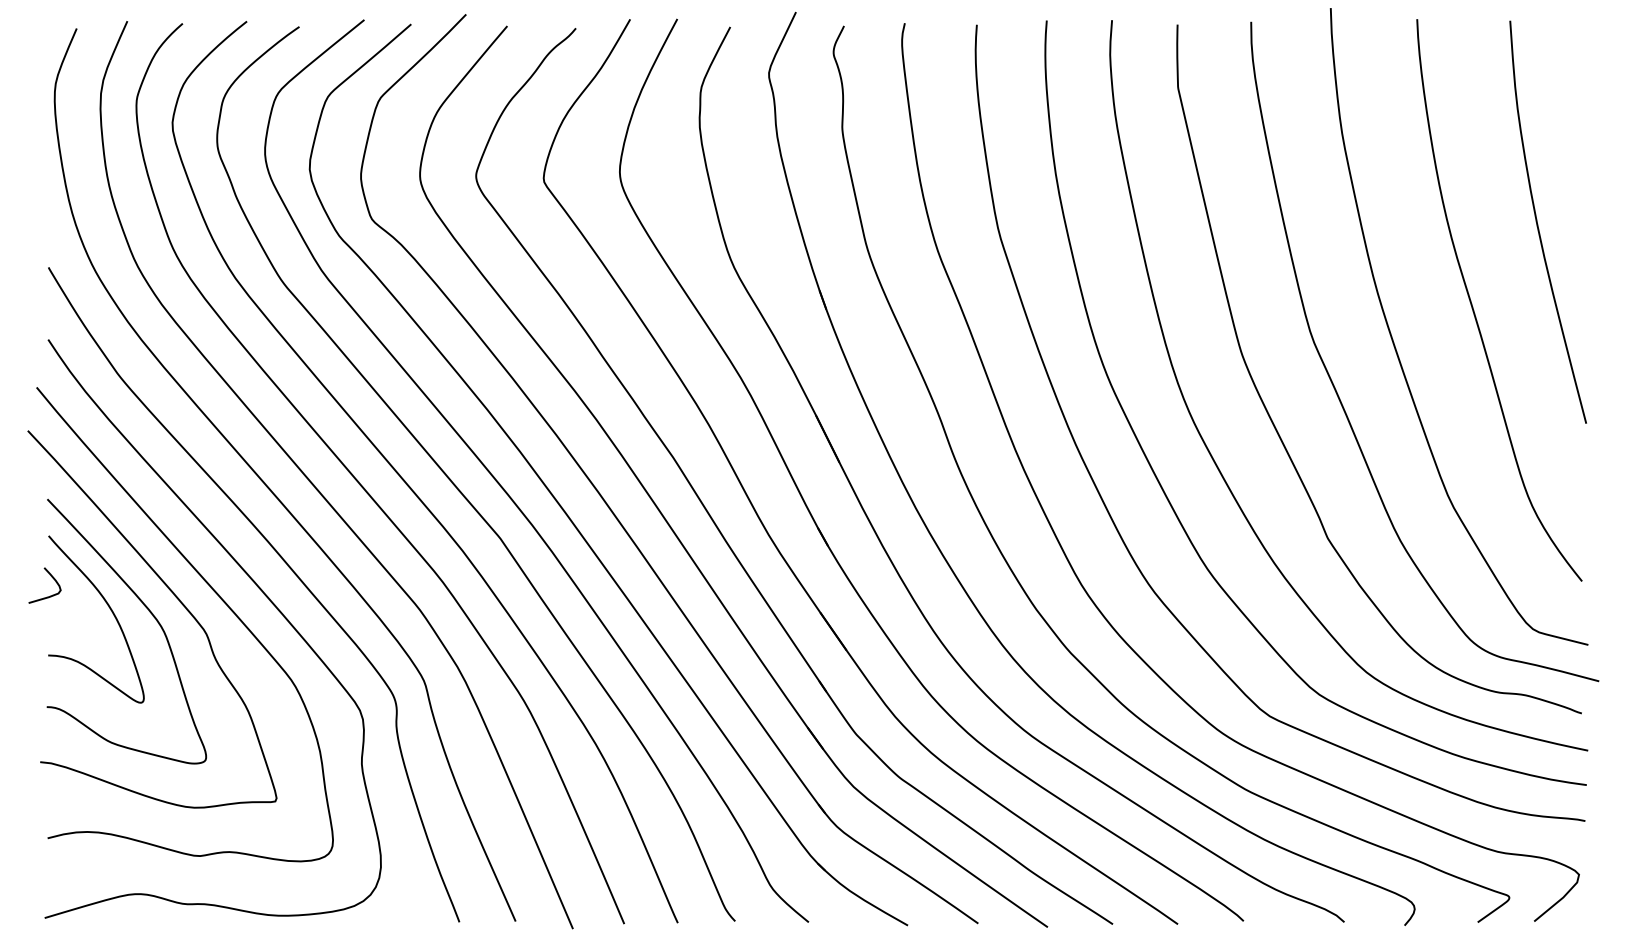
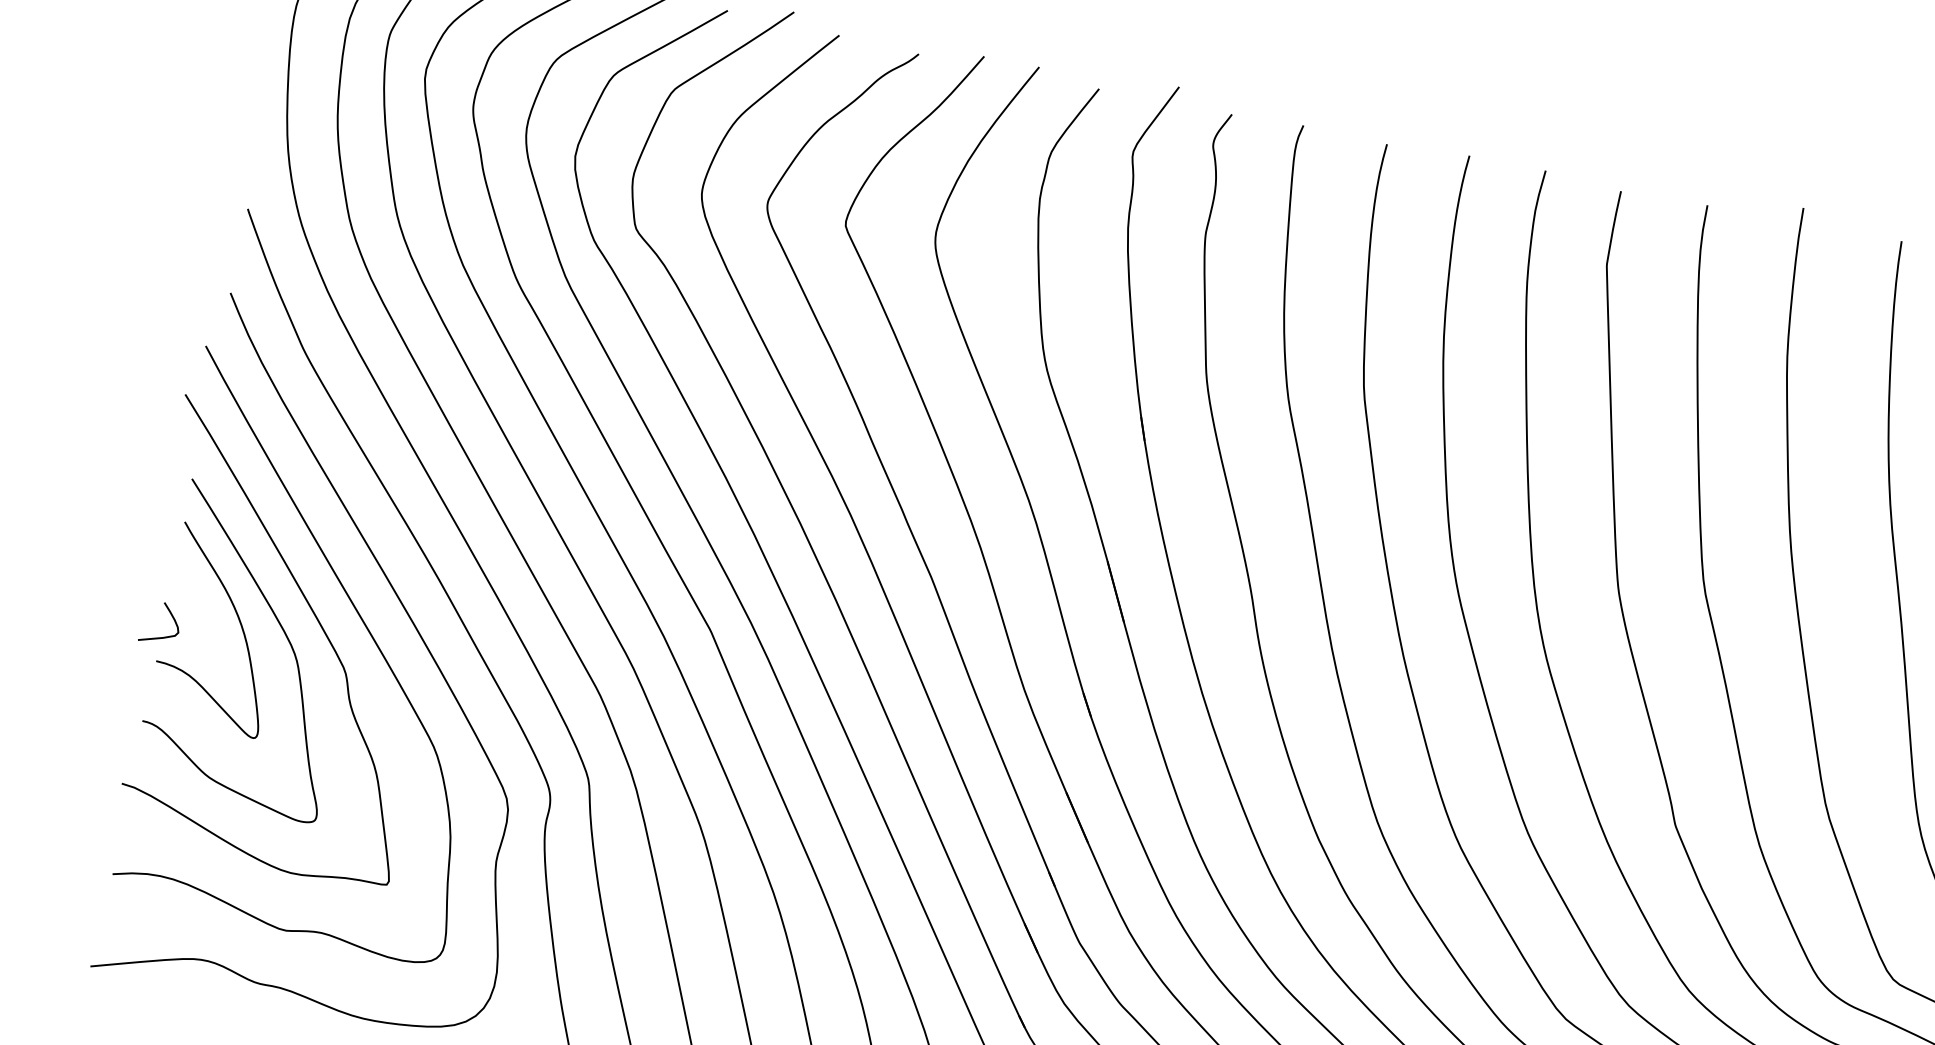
curve: (51, 577) -> (170, 615), moved

